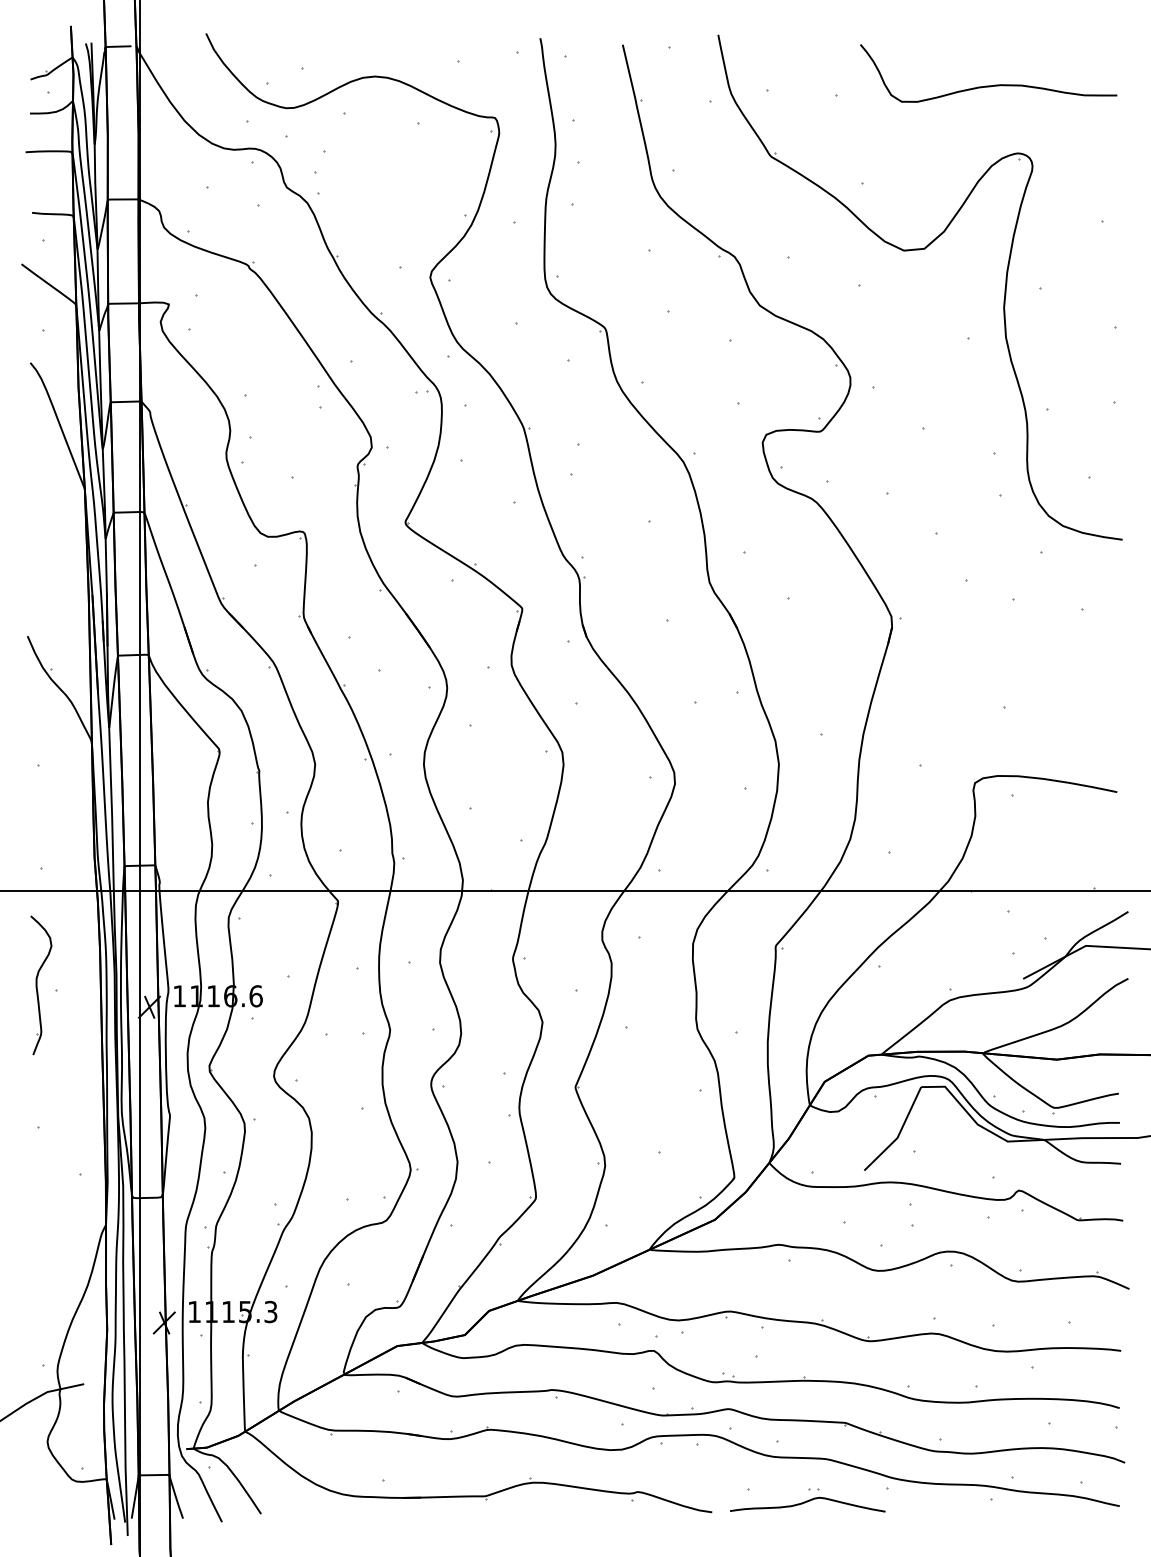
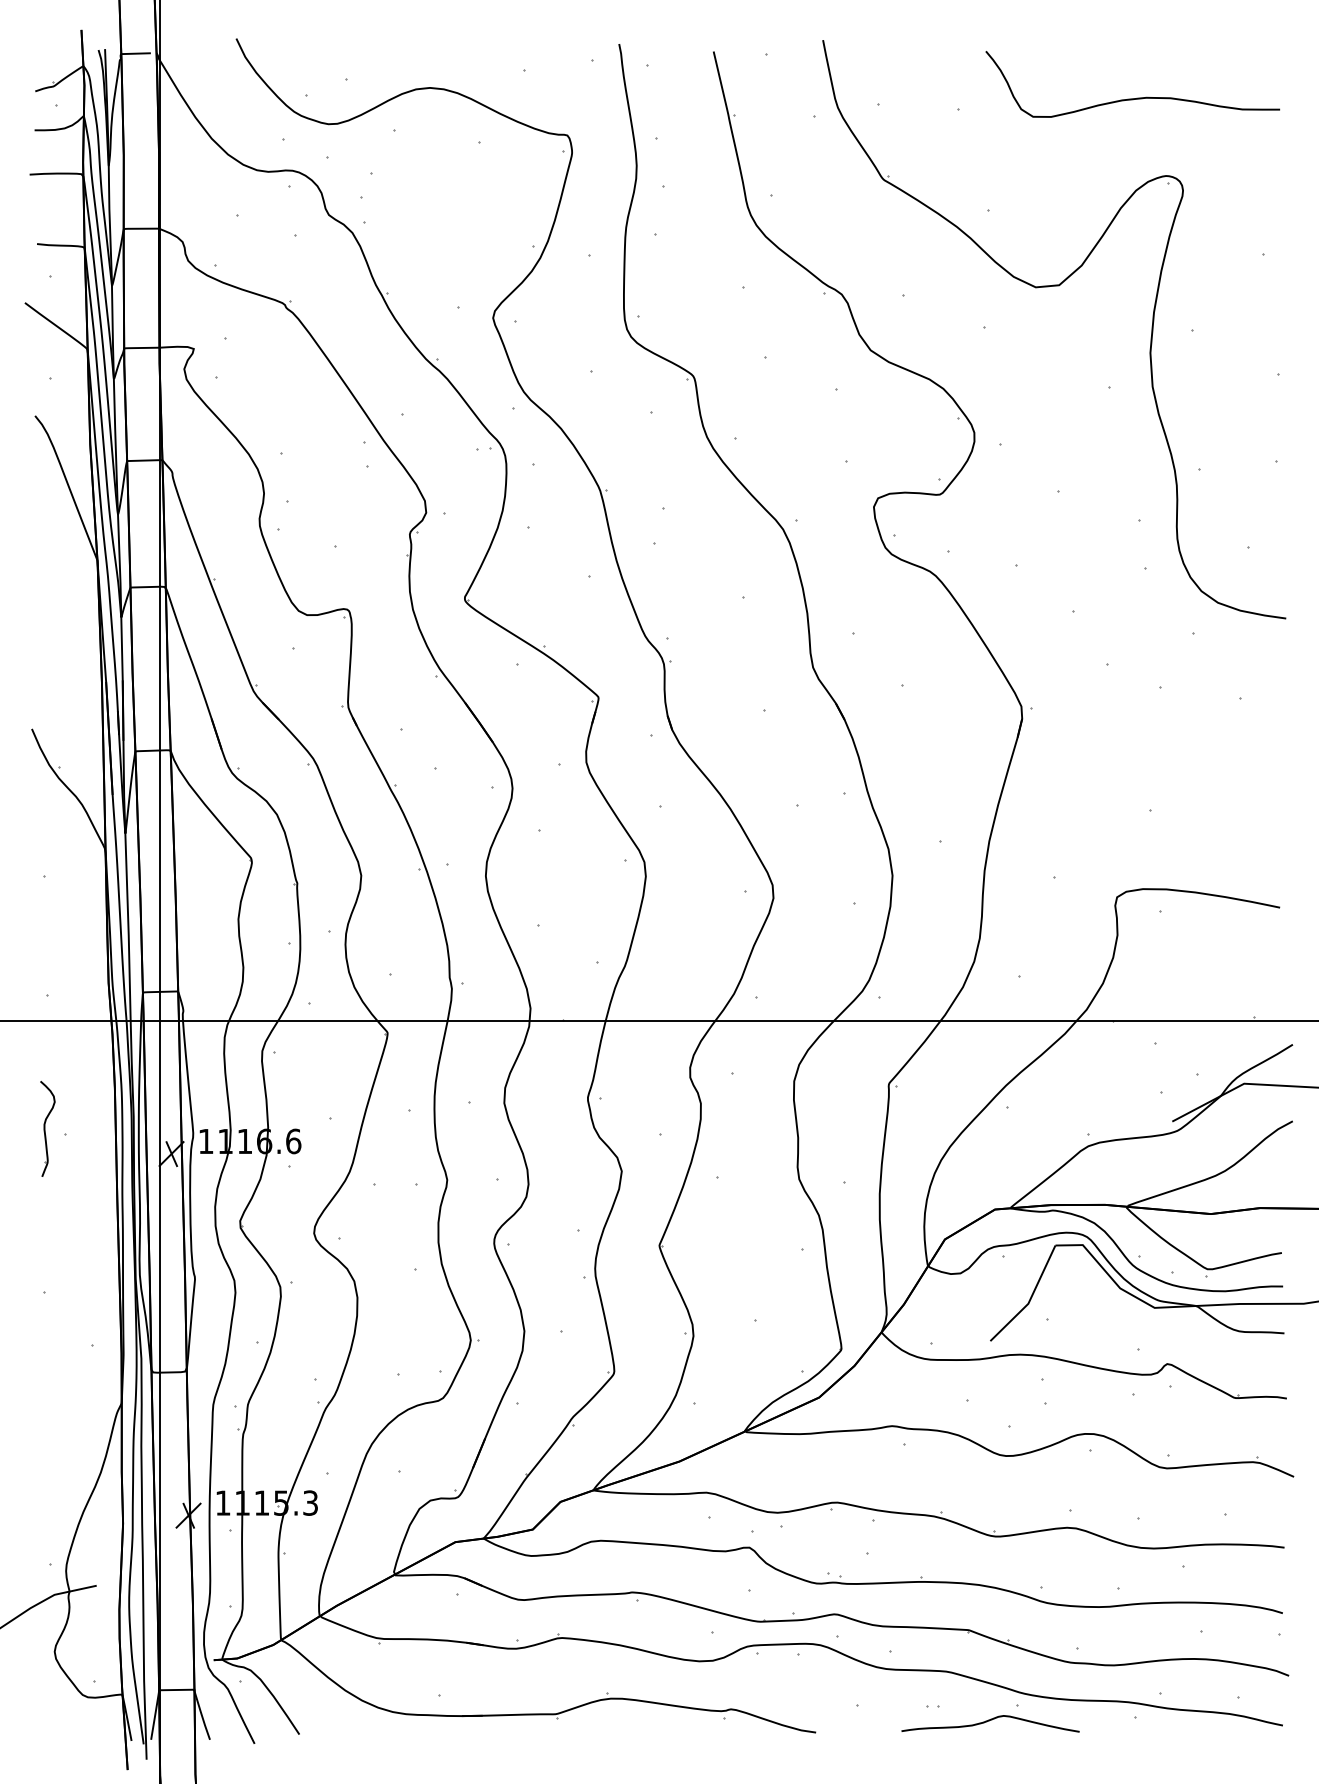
part: (41, 984) -> (47, 1128), size x0.6
curve: (806, 1502) -> (989, 1721), moved

